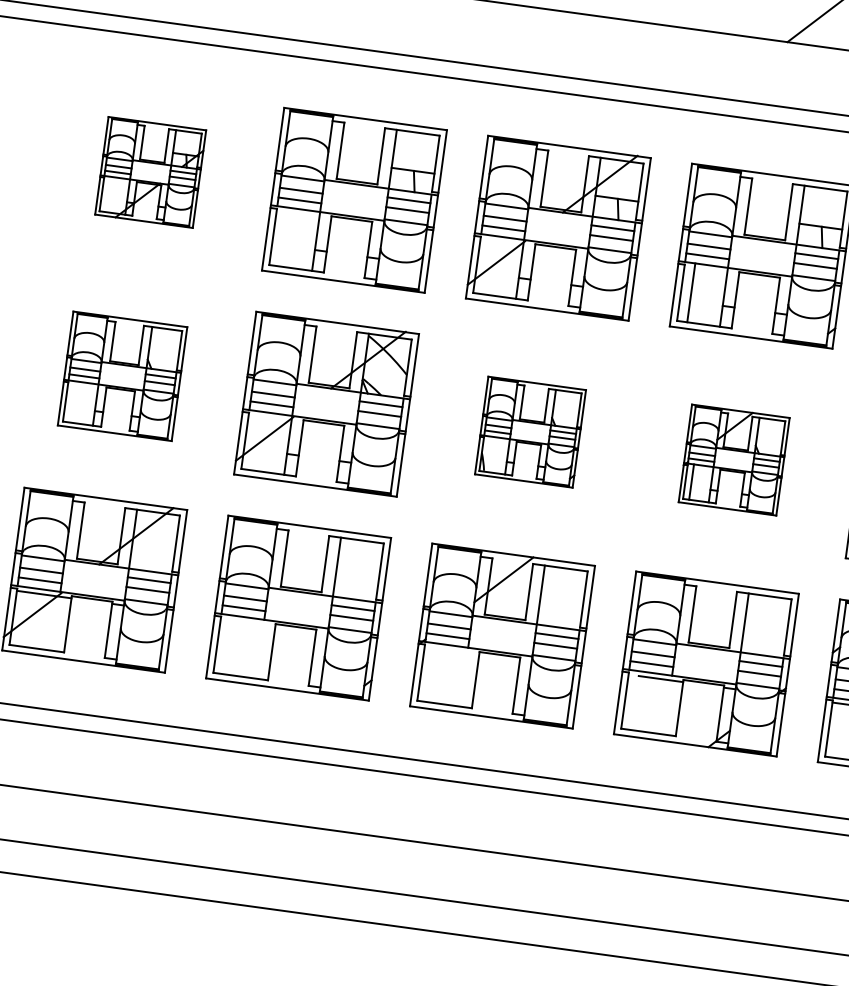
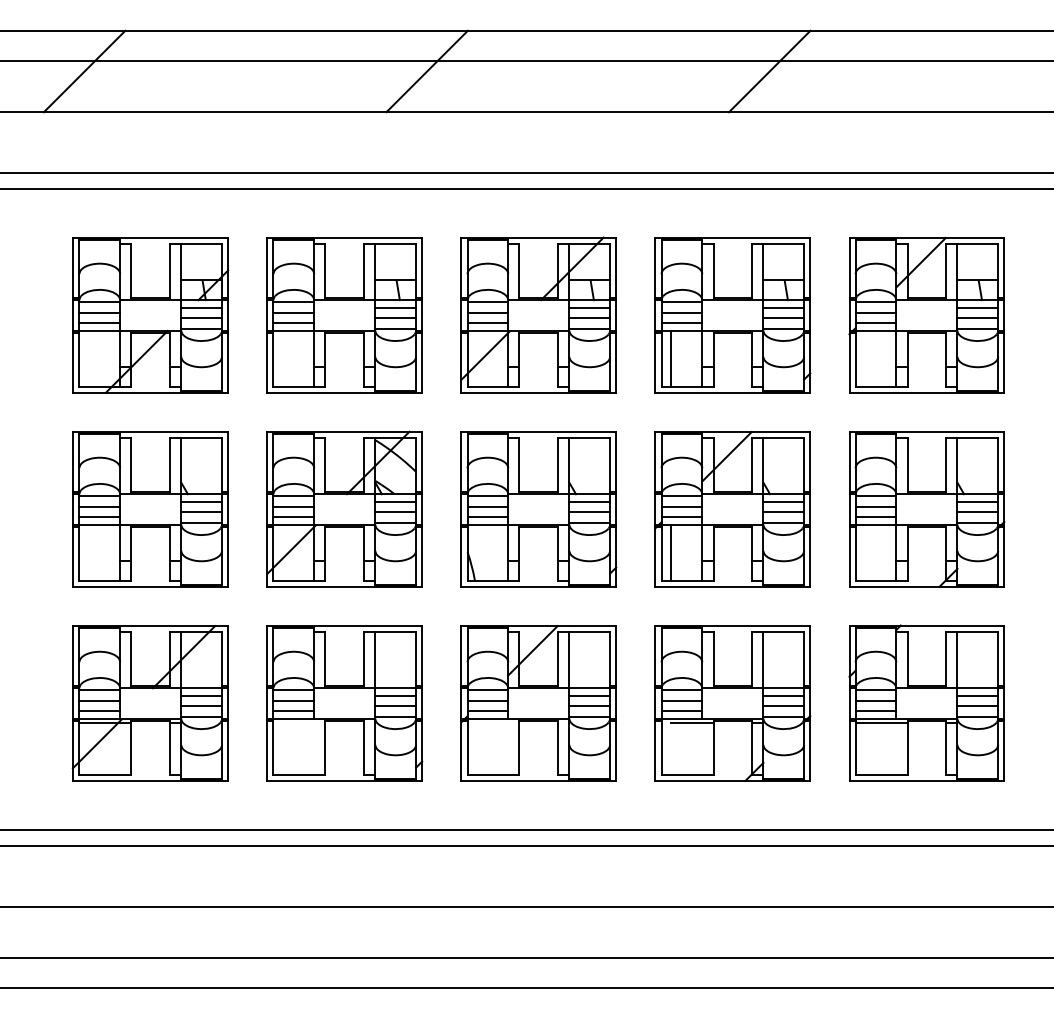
part: (150, 172) -> (150, 315), size x1.67
part: (122, 376) -> (150, 509), size x1.43
part: (530, 432) -> (538, 509), size x1.67
part: (733, 460) -> (732, 509), size x1.67

